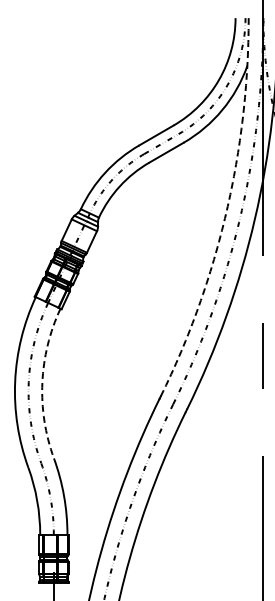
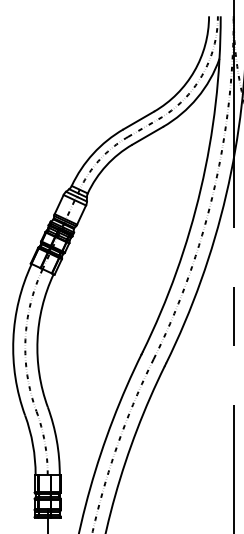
arc: (226, 212) -> (201, 188), dashed -> solid
arc: (42, 382) -> (37, 339), dashed -> solid

